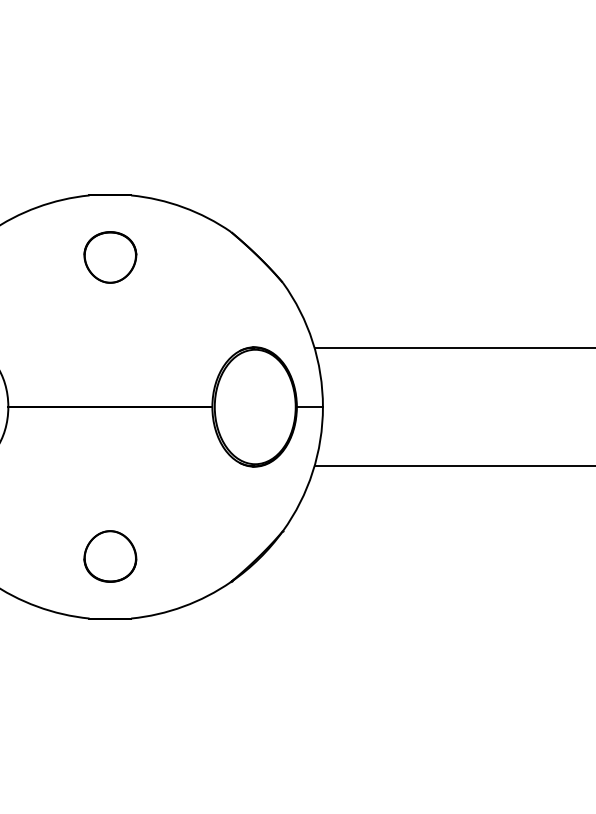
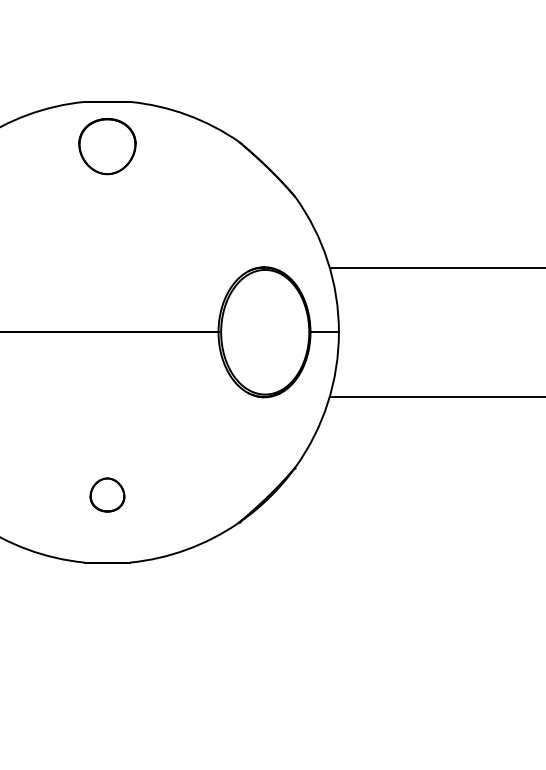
part: (110, 257) -> (107, 146), moved
part: (110, 556) -> (107, 495), size x0.6

